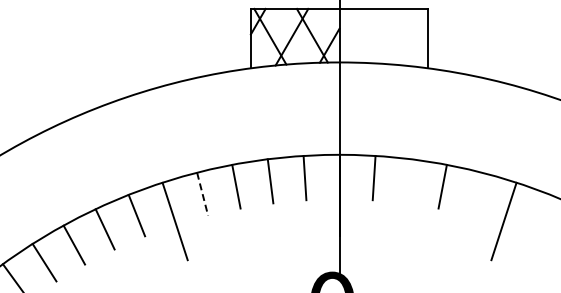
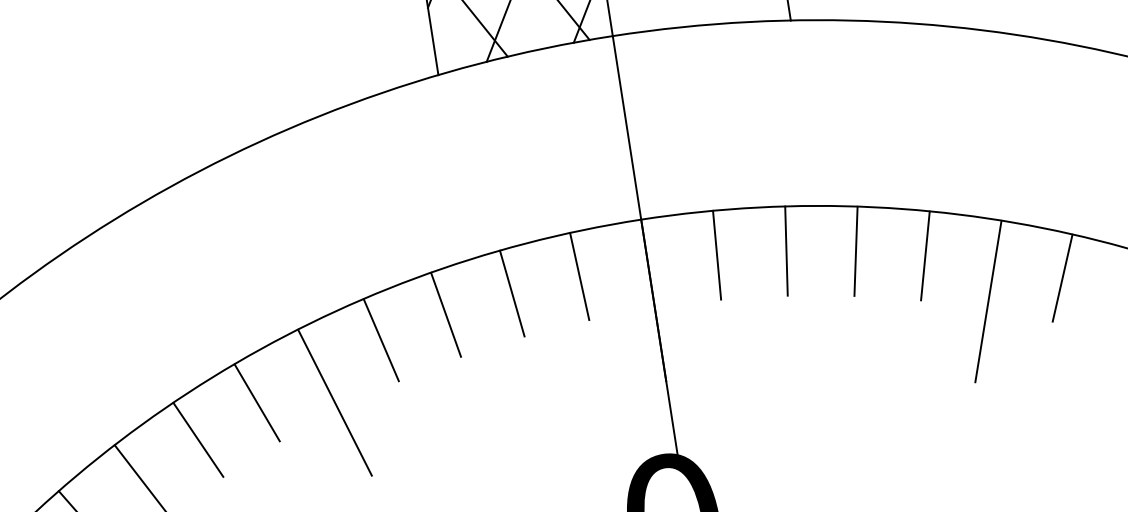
line: (408, 181) -> (786, 251), added
line: (475, 193) -> (923, 254), added
line: (202, 194) -> (381, 340), dashed -> solid
line: (542, 215) -> (1063, 277), added

